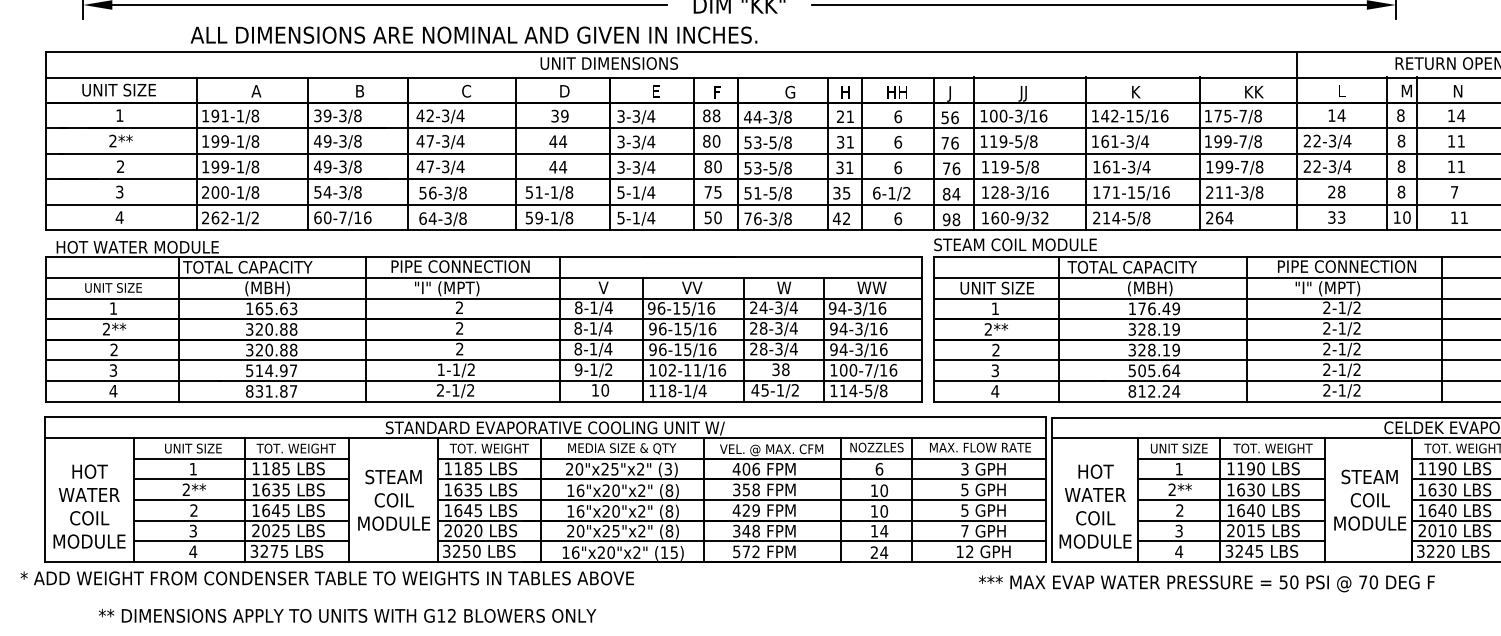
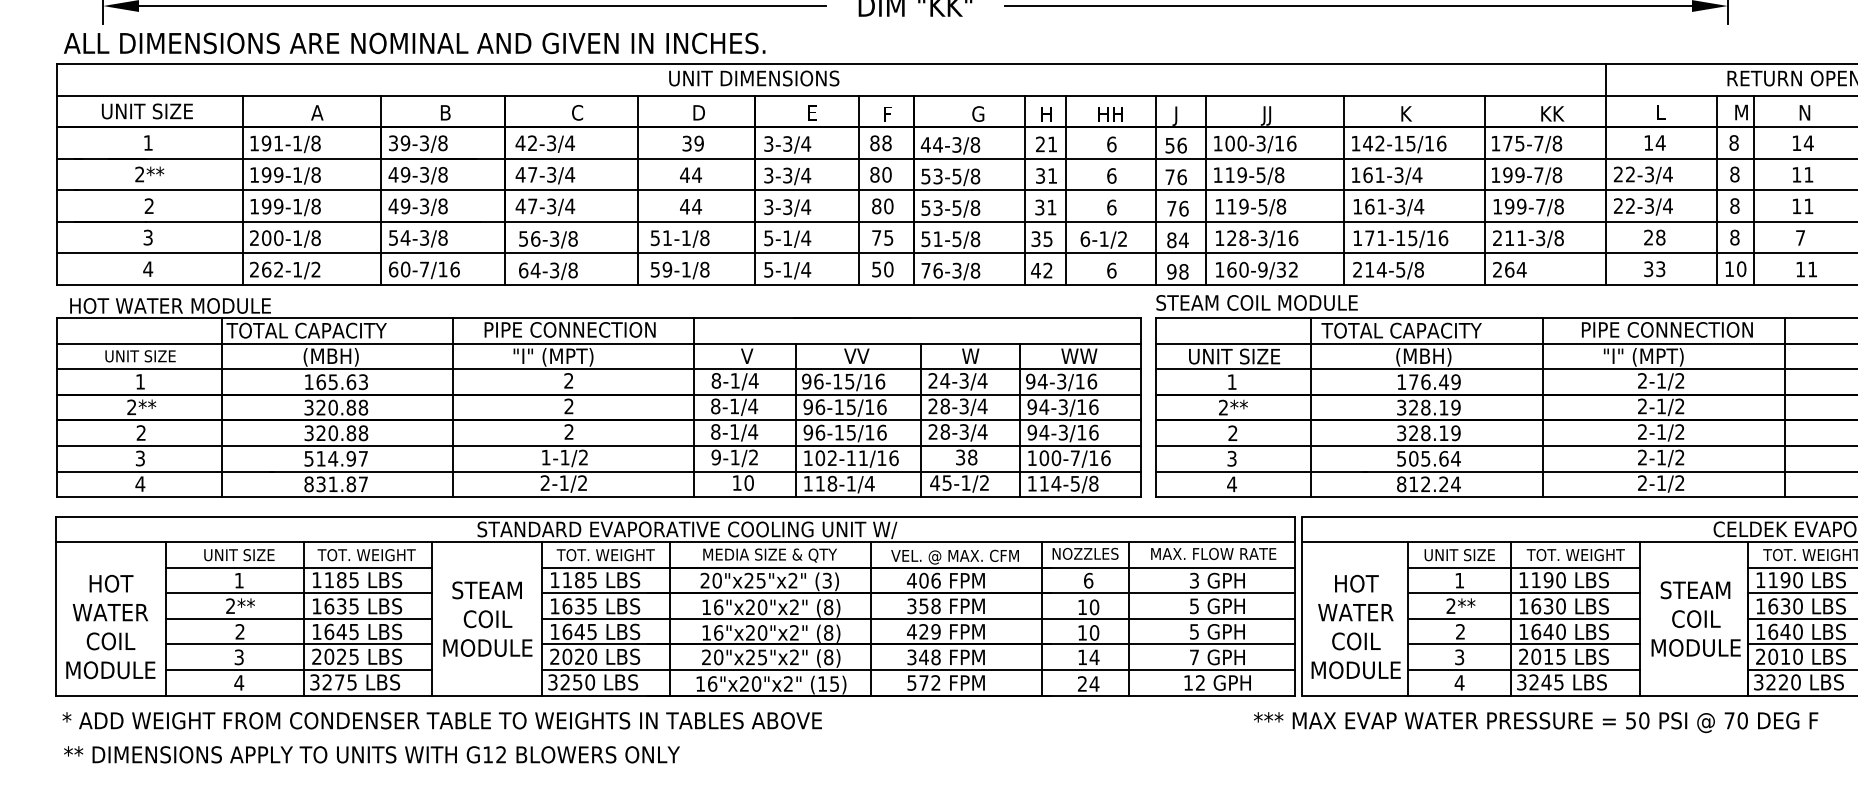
text: (473, 34) -> (414, 42), moved
text: (326, 578) -> (441, 720), moved
text: (1206, 583) -> (1535, 722), moved
text: (347, 615) -> (371, 754), moved

